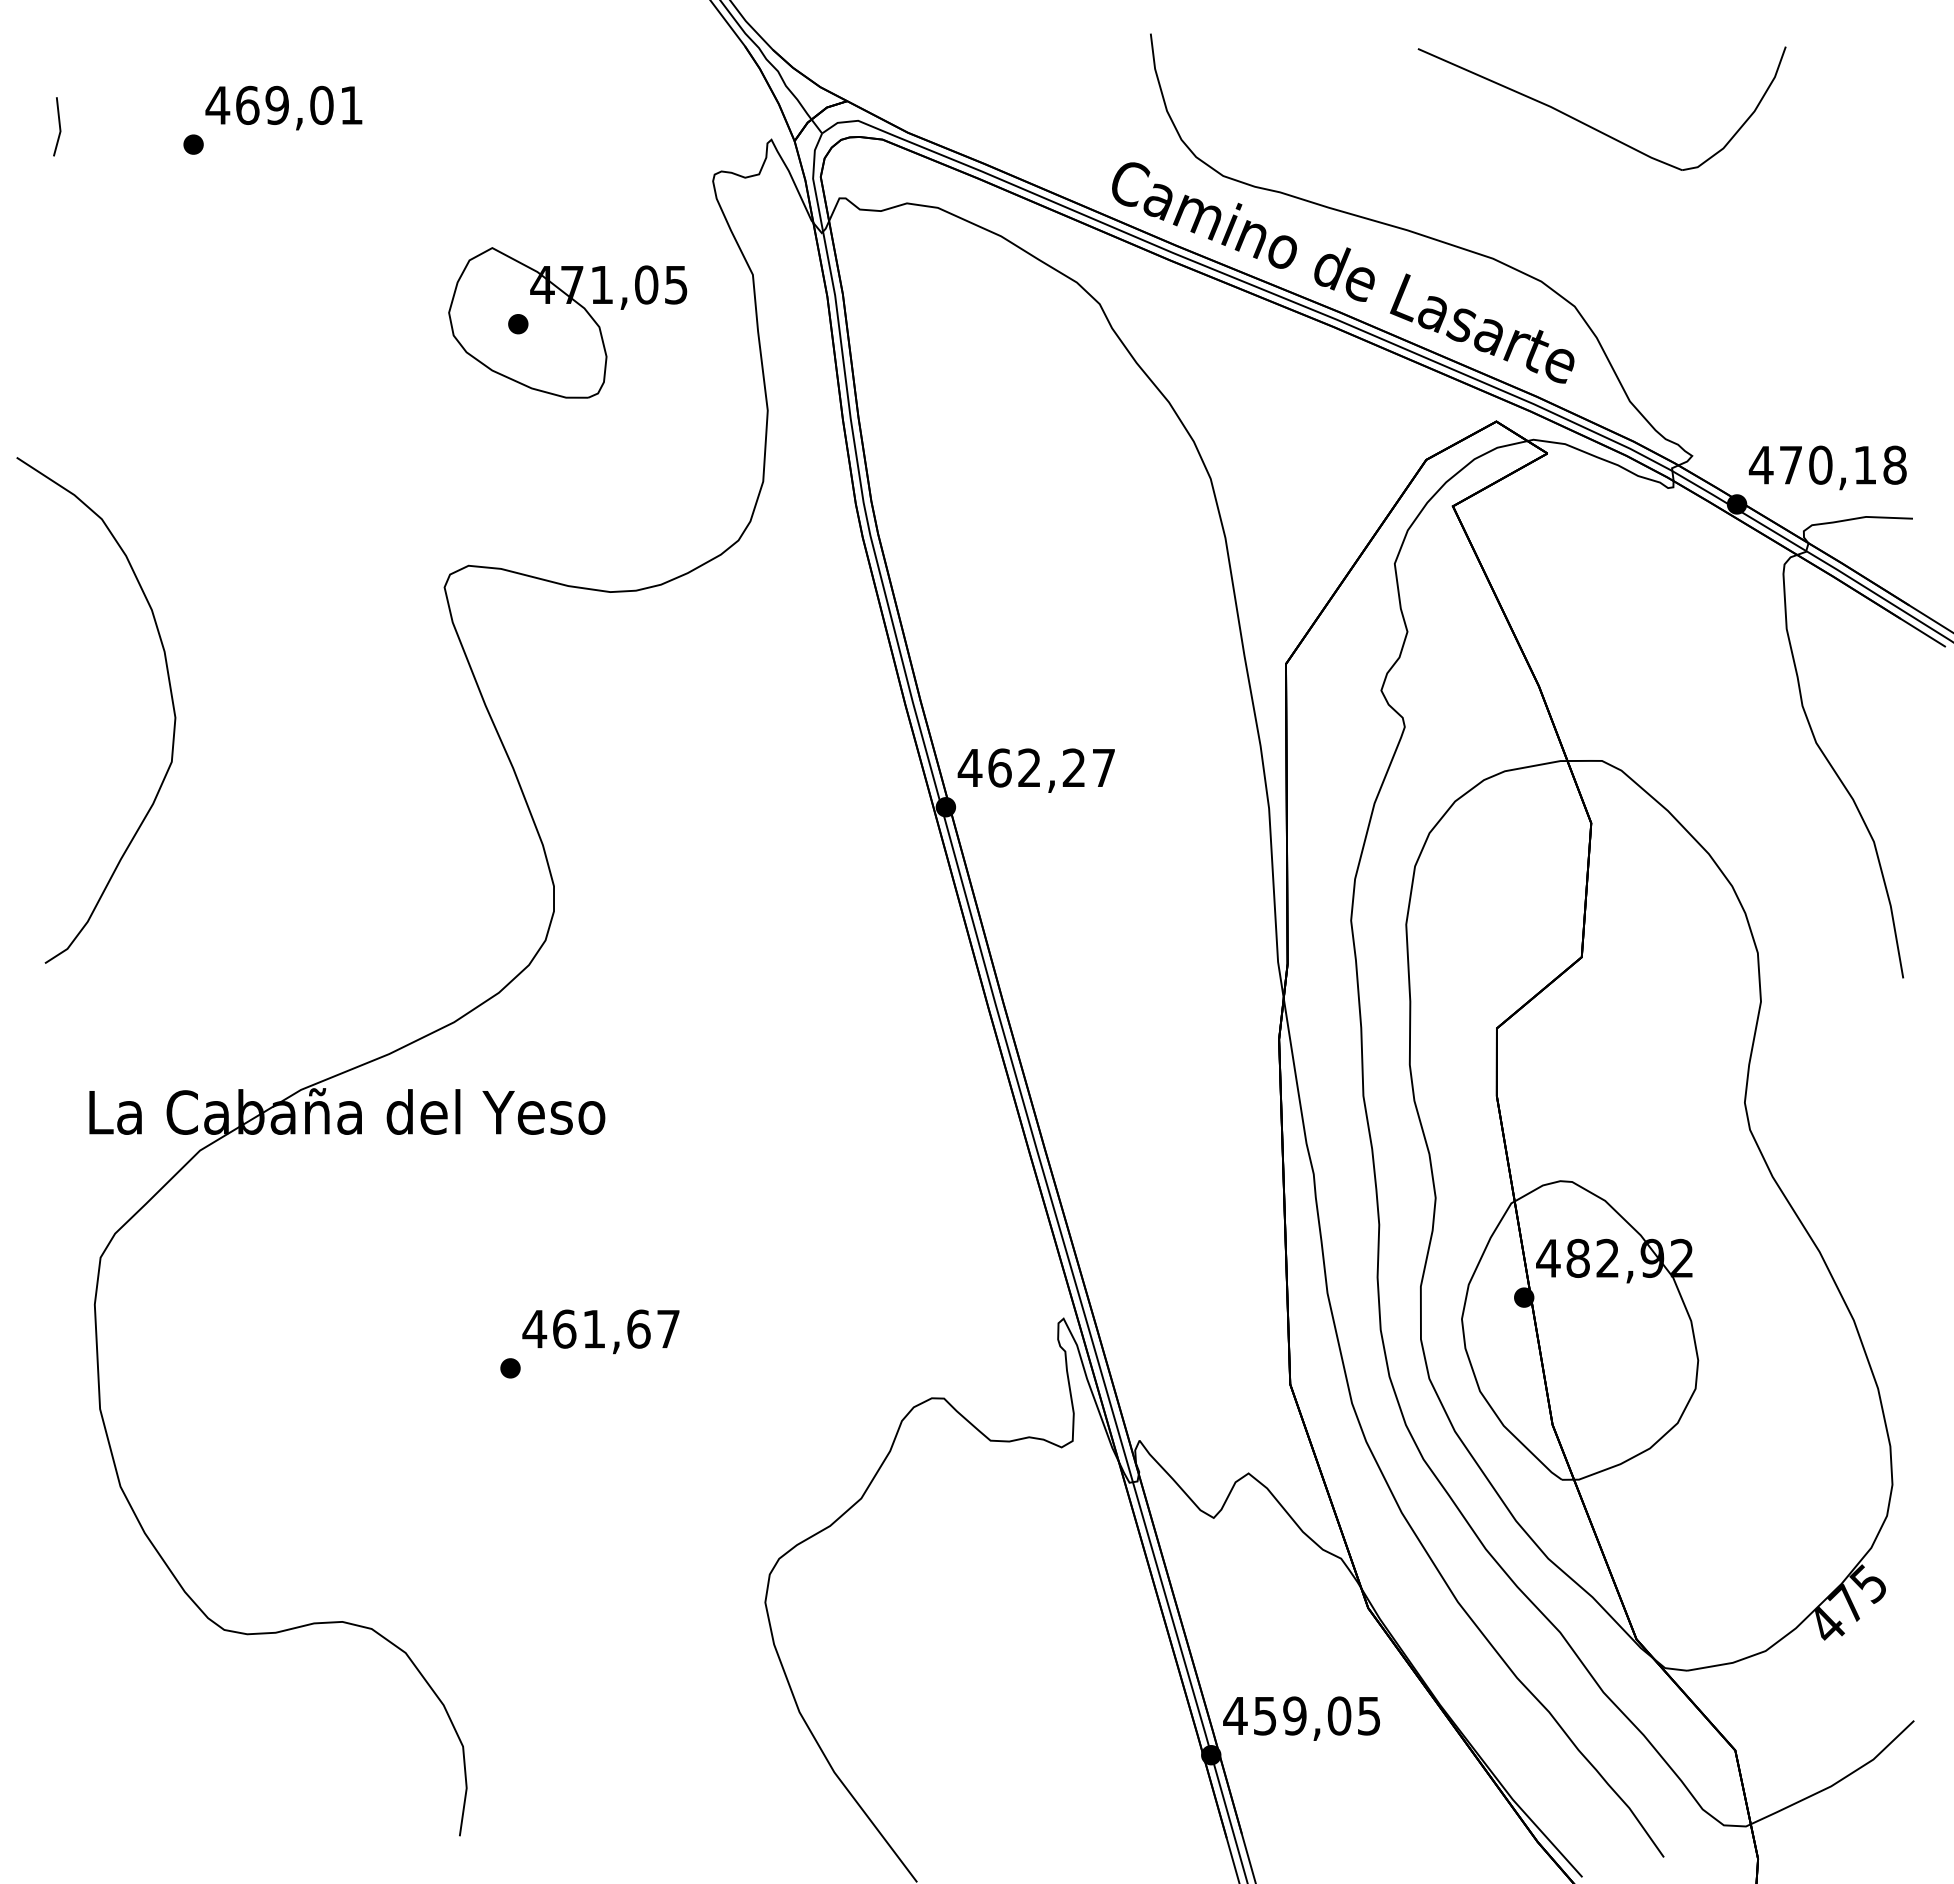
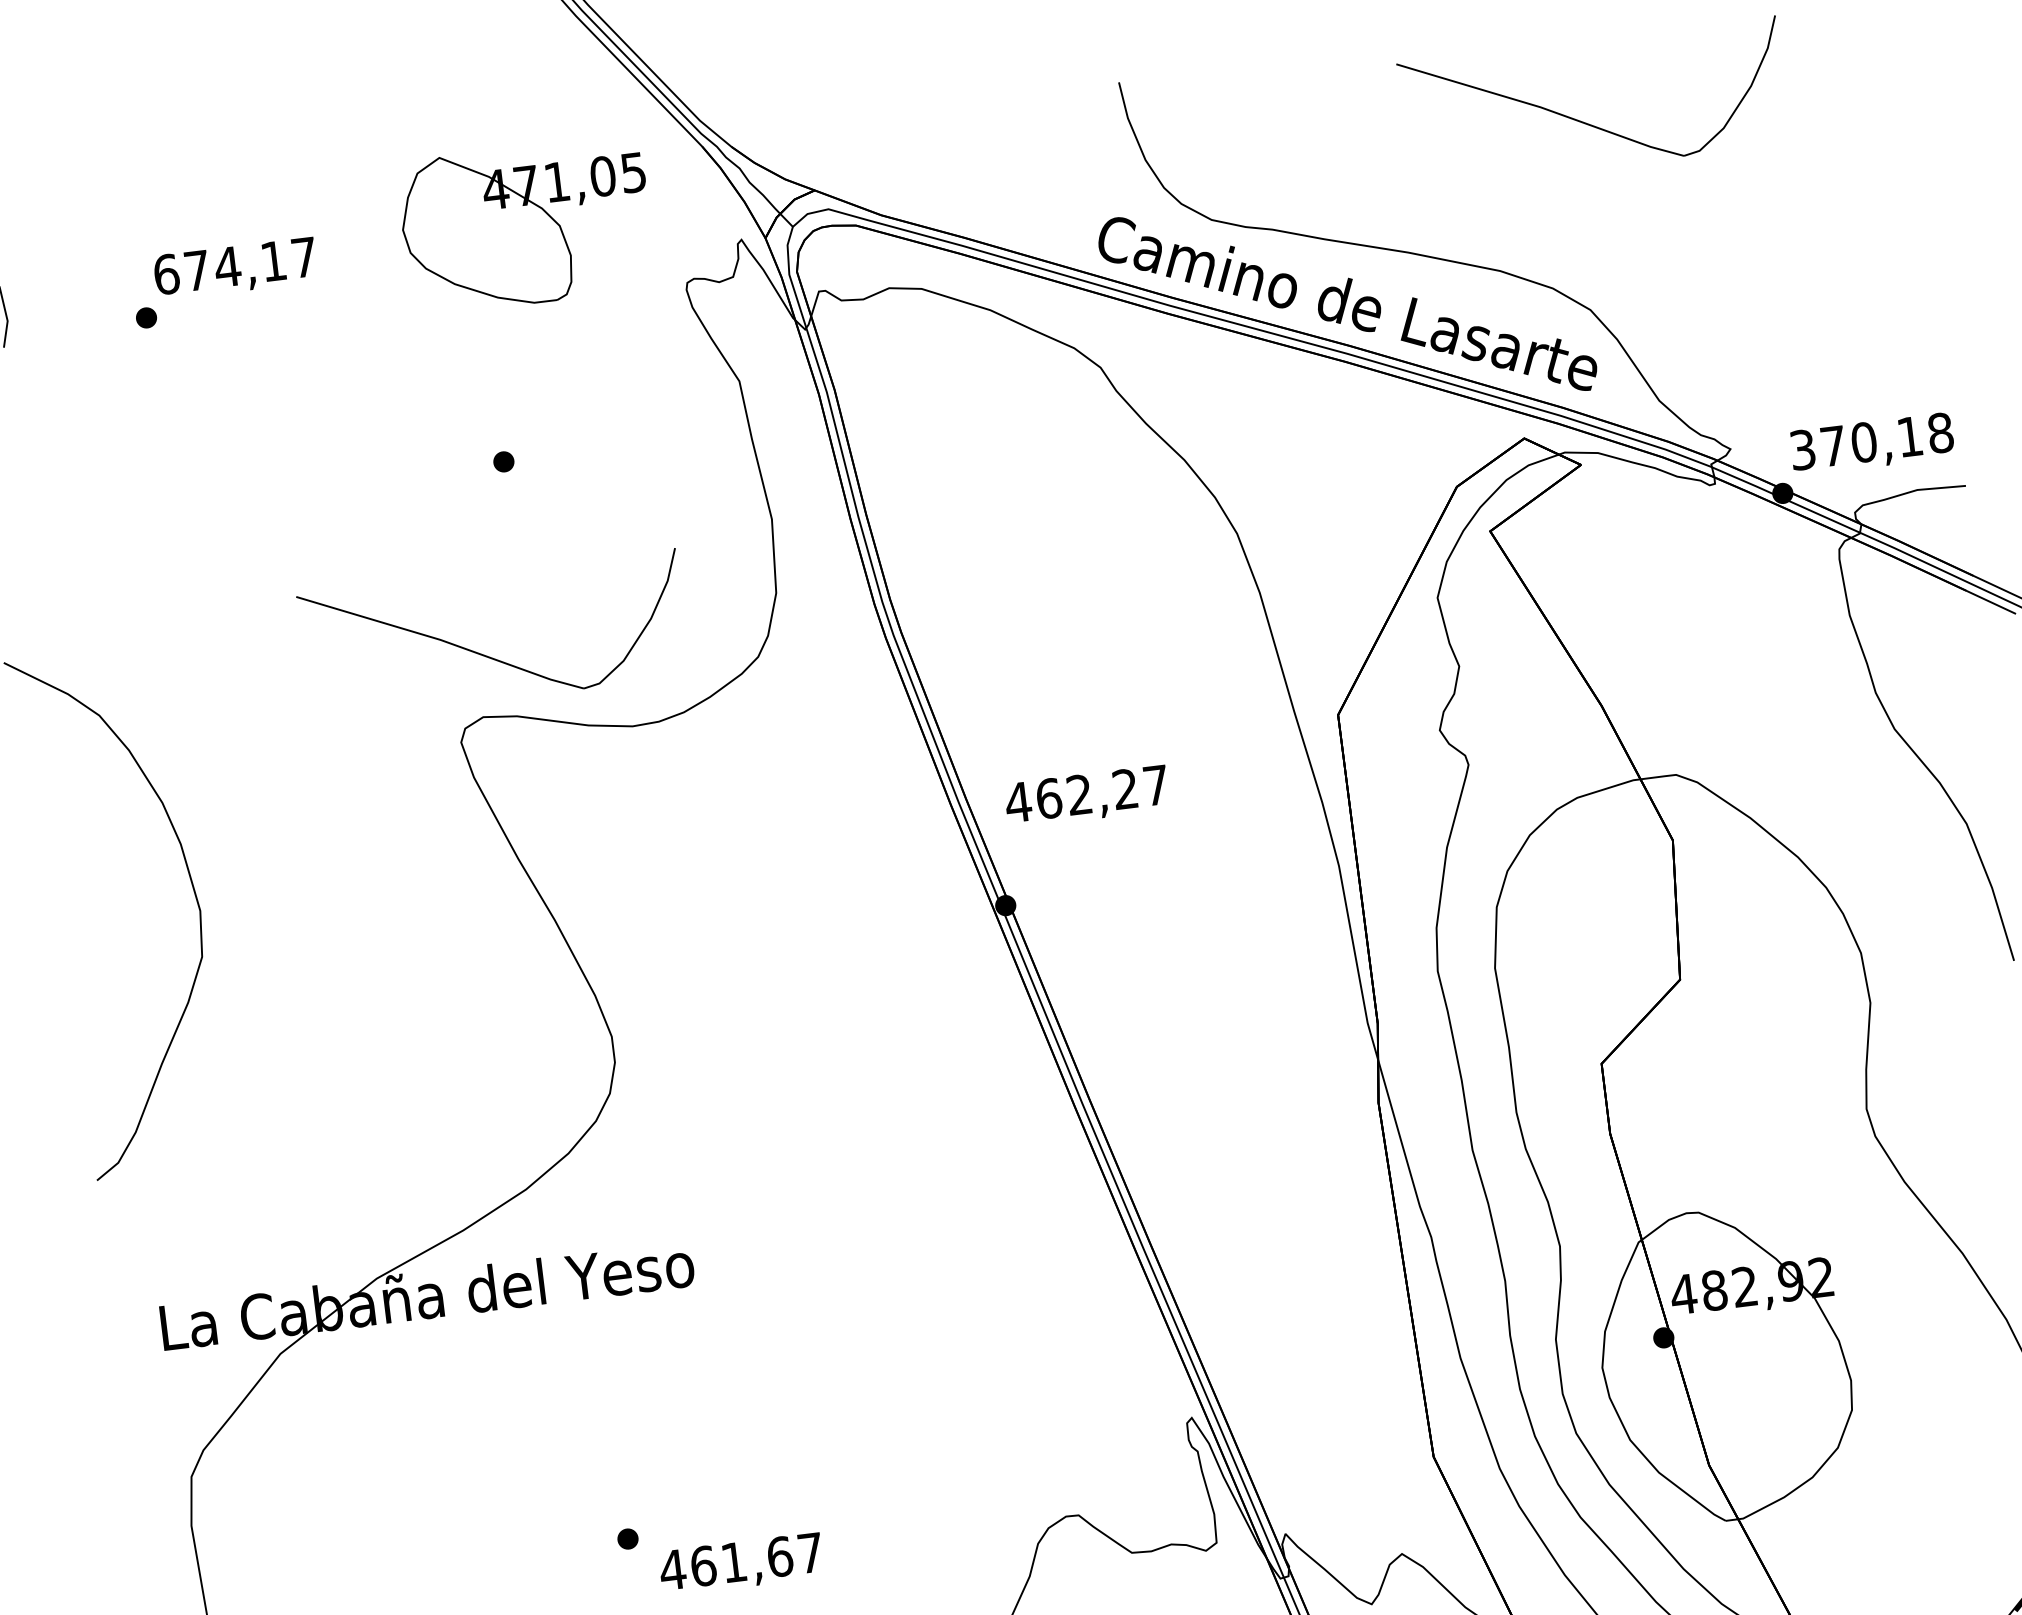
text: (283, 105) -> (234, 266), 469,01 -> 674,17
part: (567, 322) -> (526, 225), moved
text: (1760, 464) -> (1801, 449), 470,18 -> 370,18
part: (478, 506) -> (485, 654), added
text: (1035, 770) -> (1086, 796), moved
text: (600, 1331) -> (740, 1564), moved

